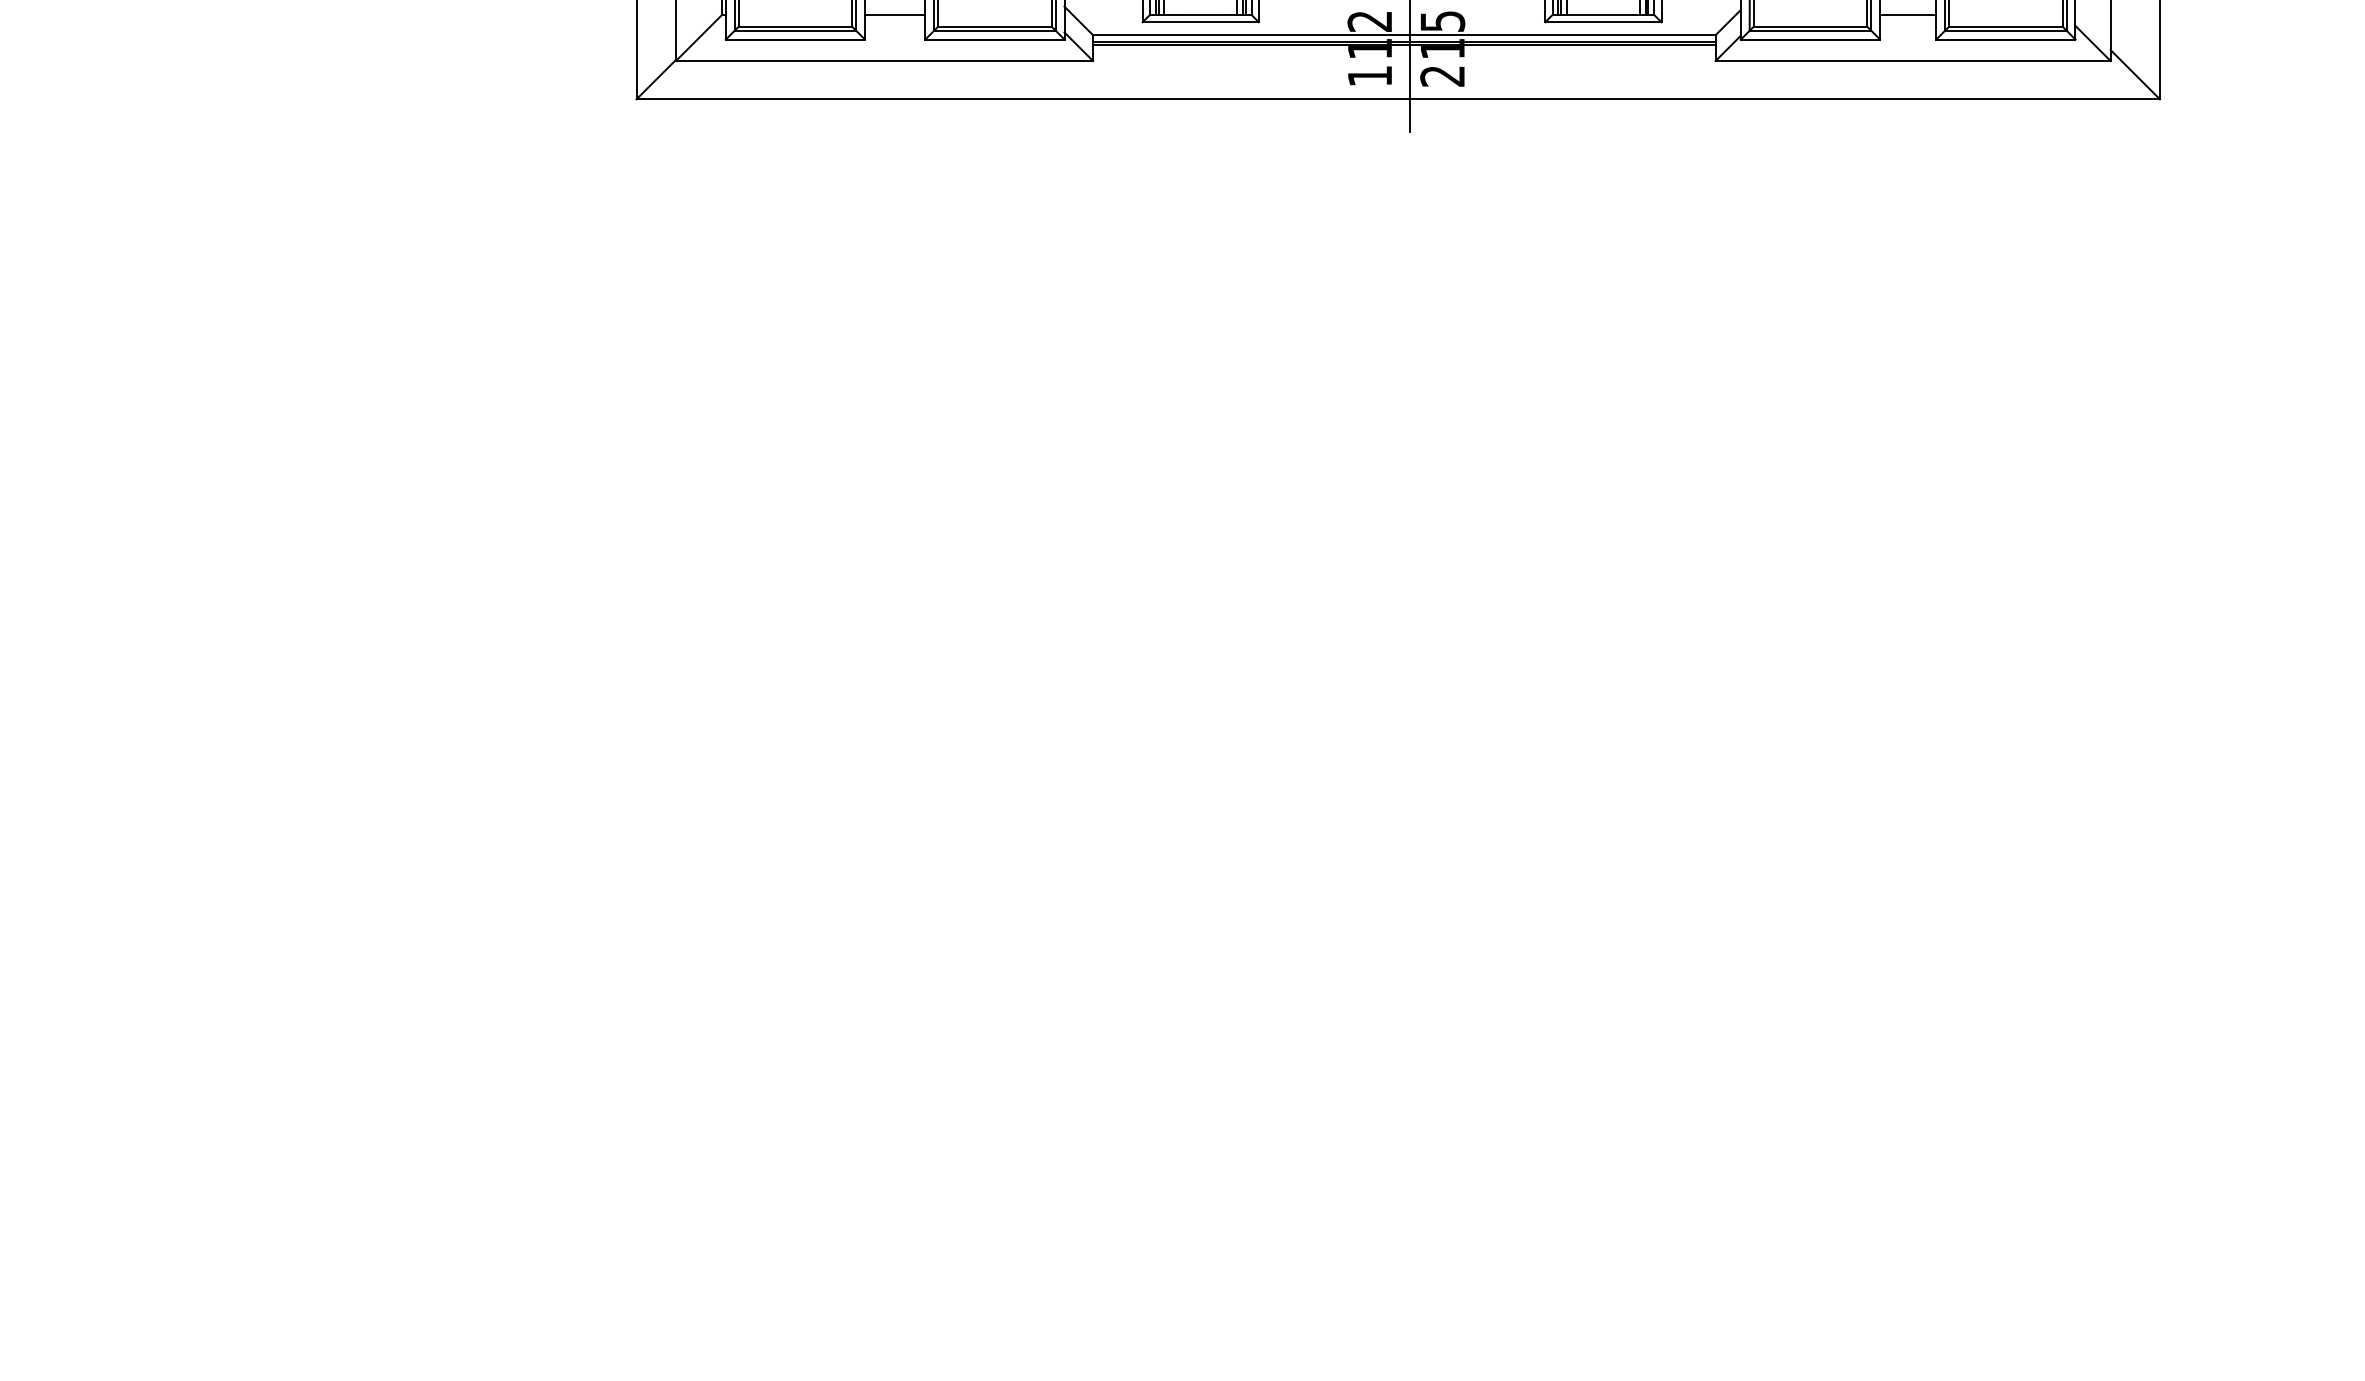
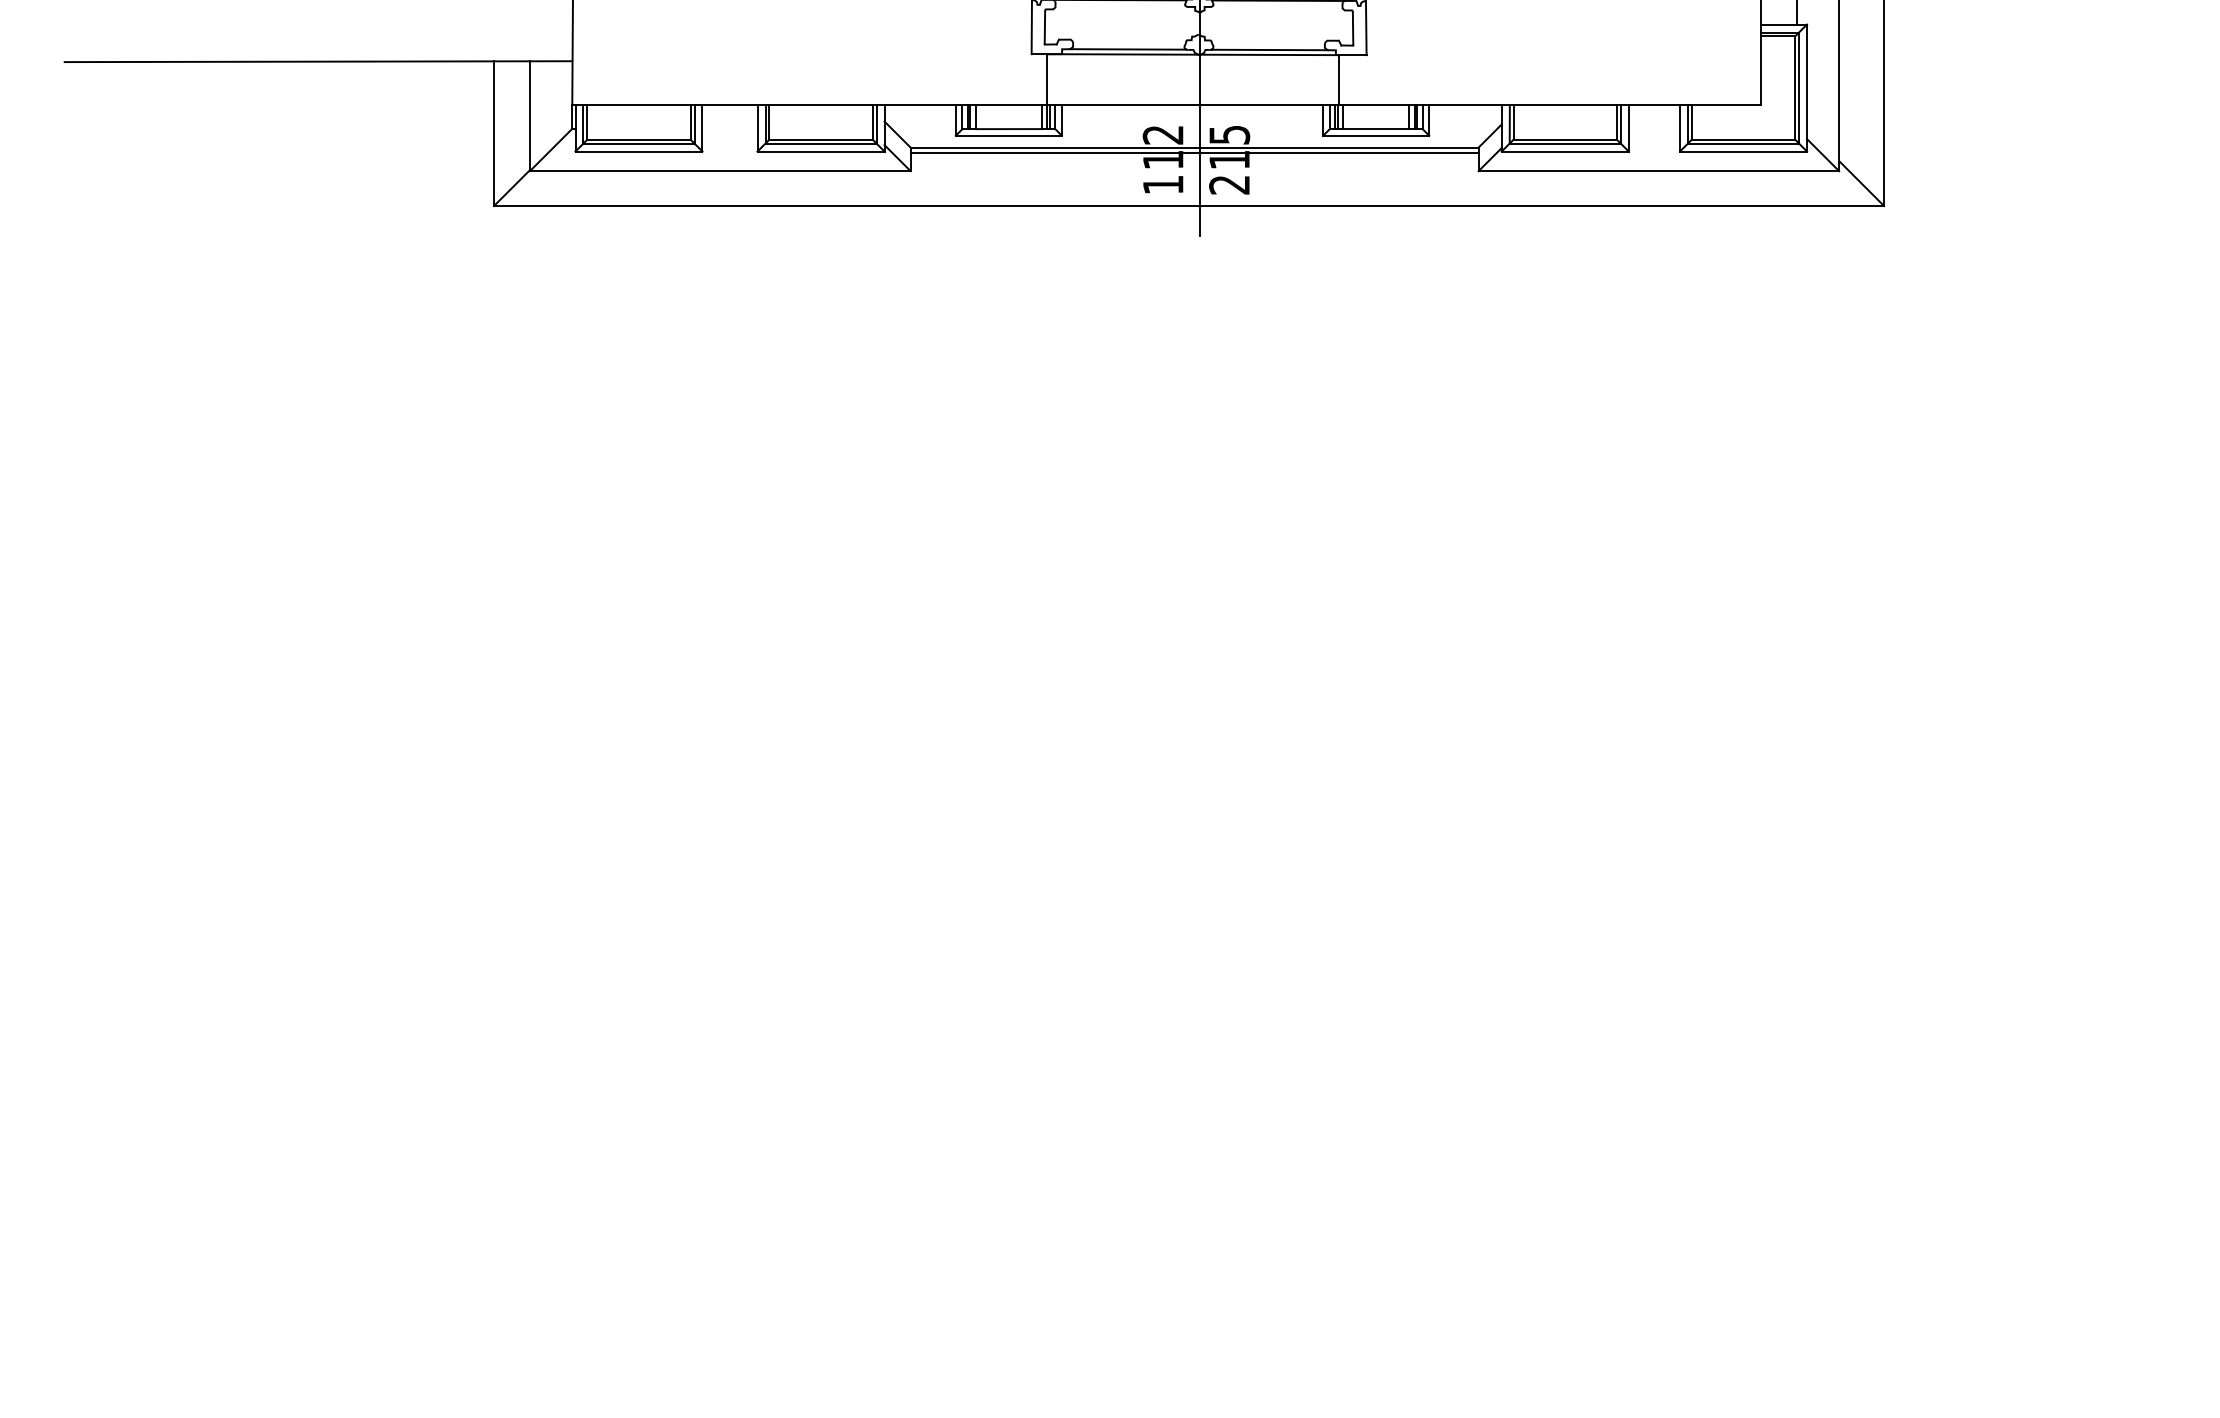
line: (894, 14) -> (729, 128), removed
line: (1908, 14) -> (1654, 128), removed
line: (1404, 45) -> (1194, 156), removed

